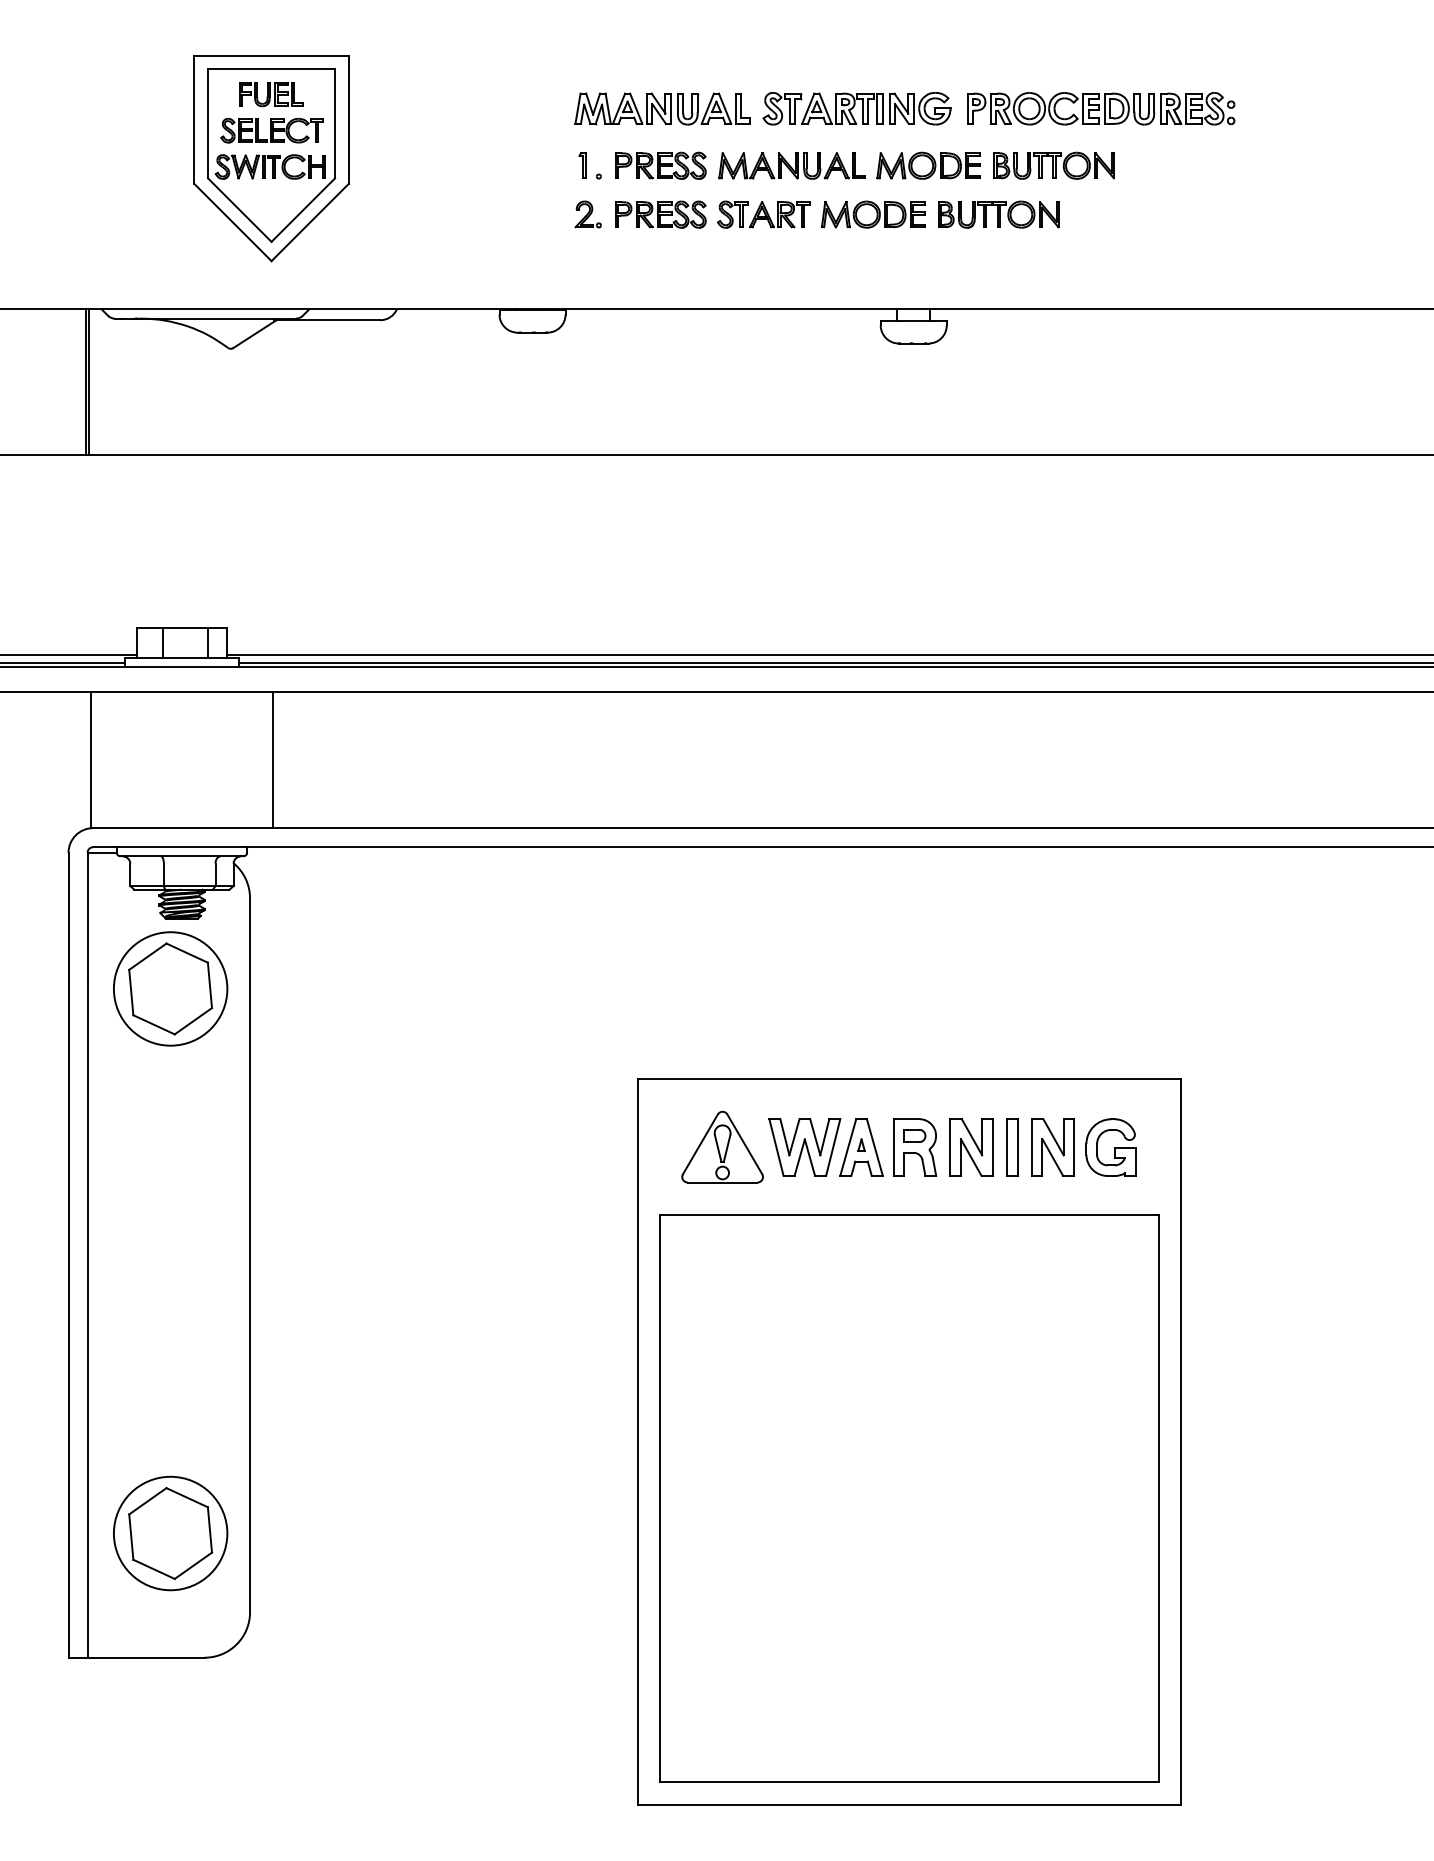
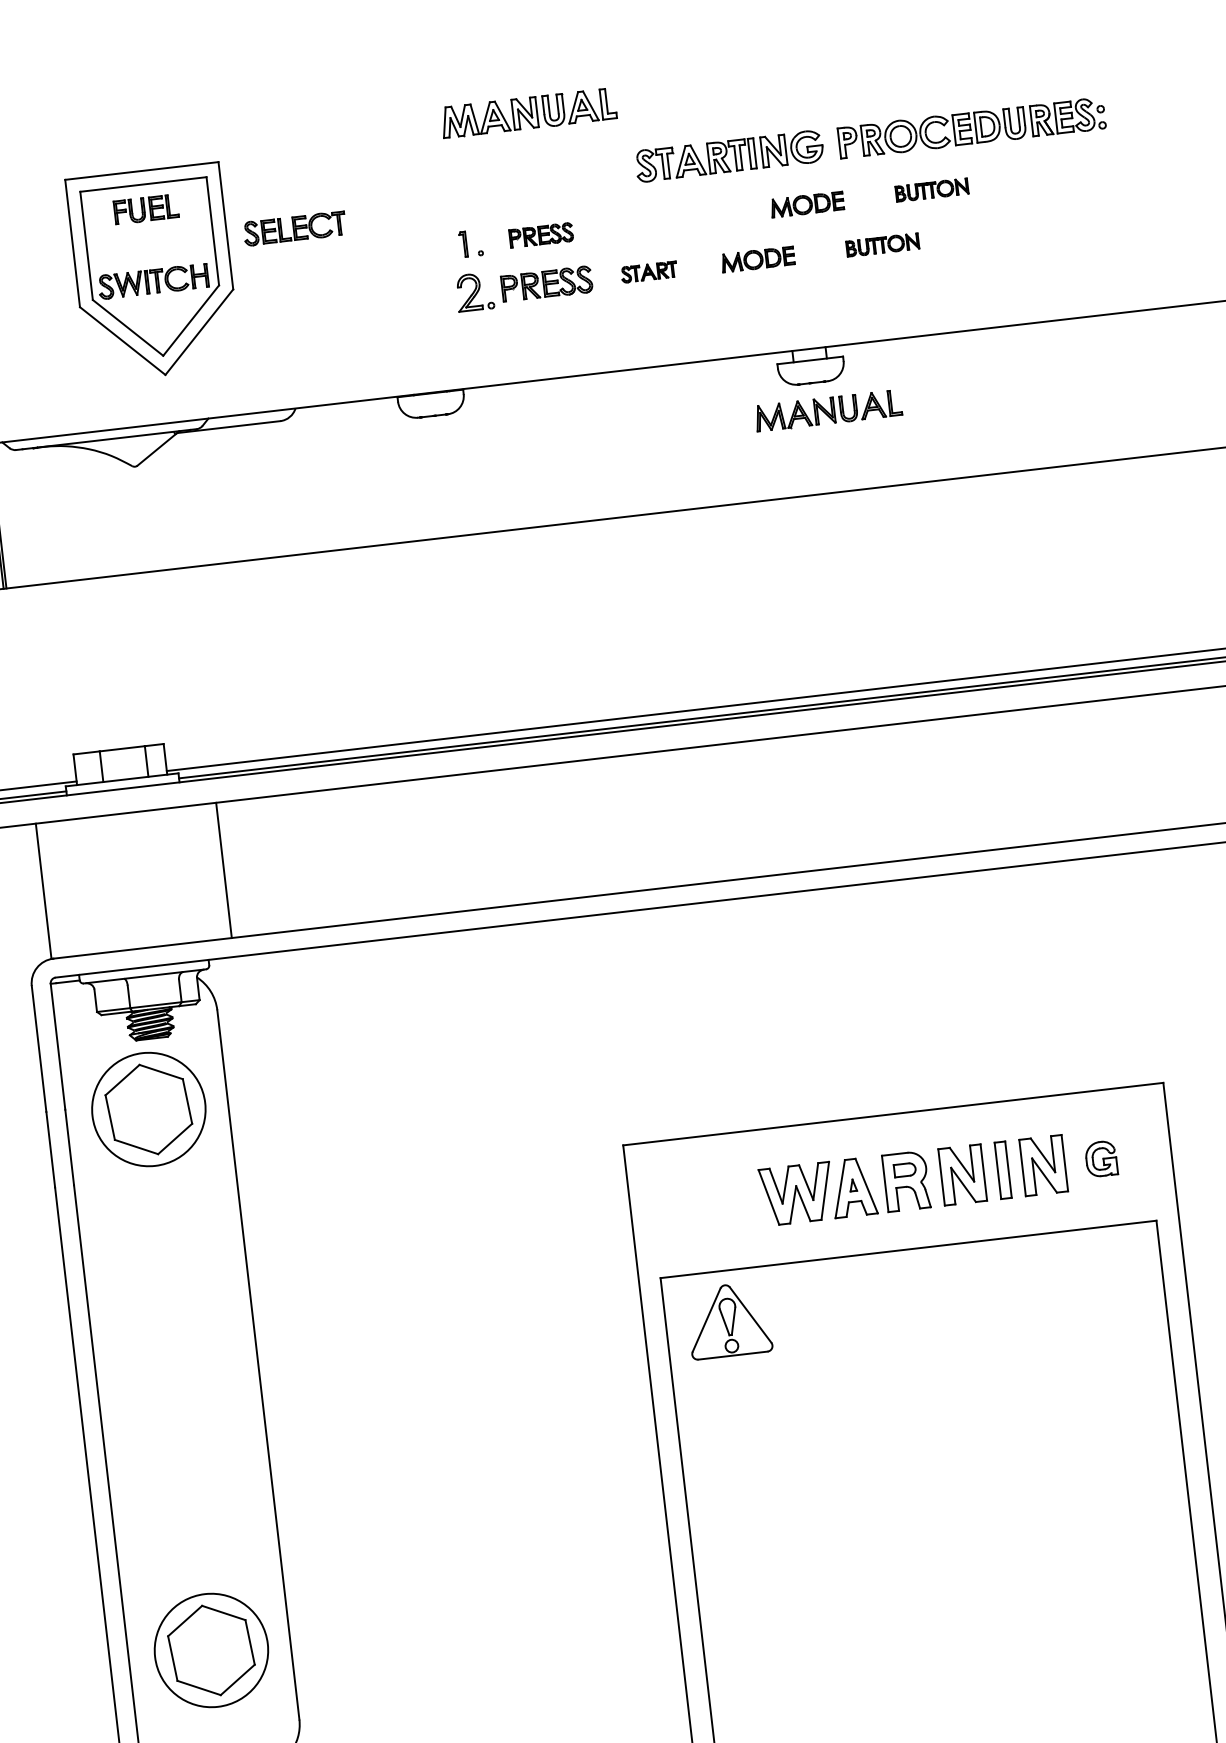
part: (662, 108) -> (528, 112), moved
part: (271, 130) -> (294, 228), moved
part: (660, 165) -> (540, 235), size x0.7
part: (791, 165) -> (827, 410), moved
part: (928, 165) -> (807, 204), size x0.7
part: (1053, 165) -> (931, 190), size x0.6
part: (587, 214) -> (473, 292), size x1.4
part: (763, 214) -> (648, 272), size x0.6
part: (873, 214) -> (758, 259), size x0.7
part: (998, 214) -> (882, 245), size x0.6
part: (722, 1146) -> (728, 1319), moved
part: (1110, 1147) -> (1100, 1158), size x0.6

